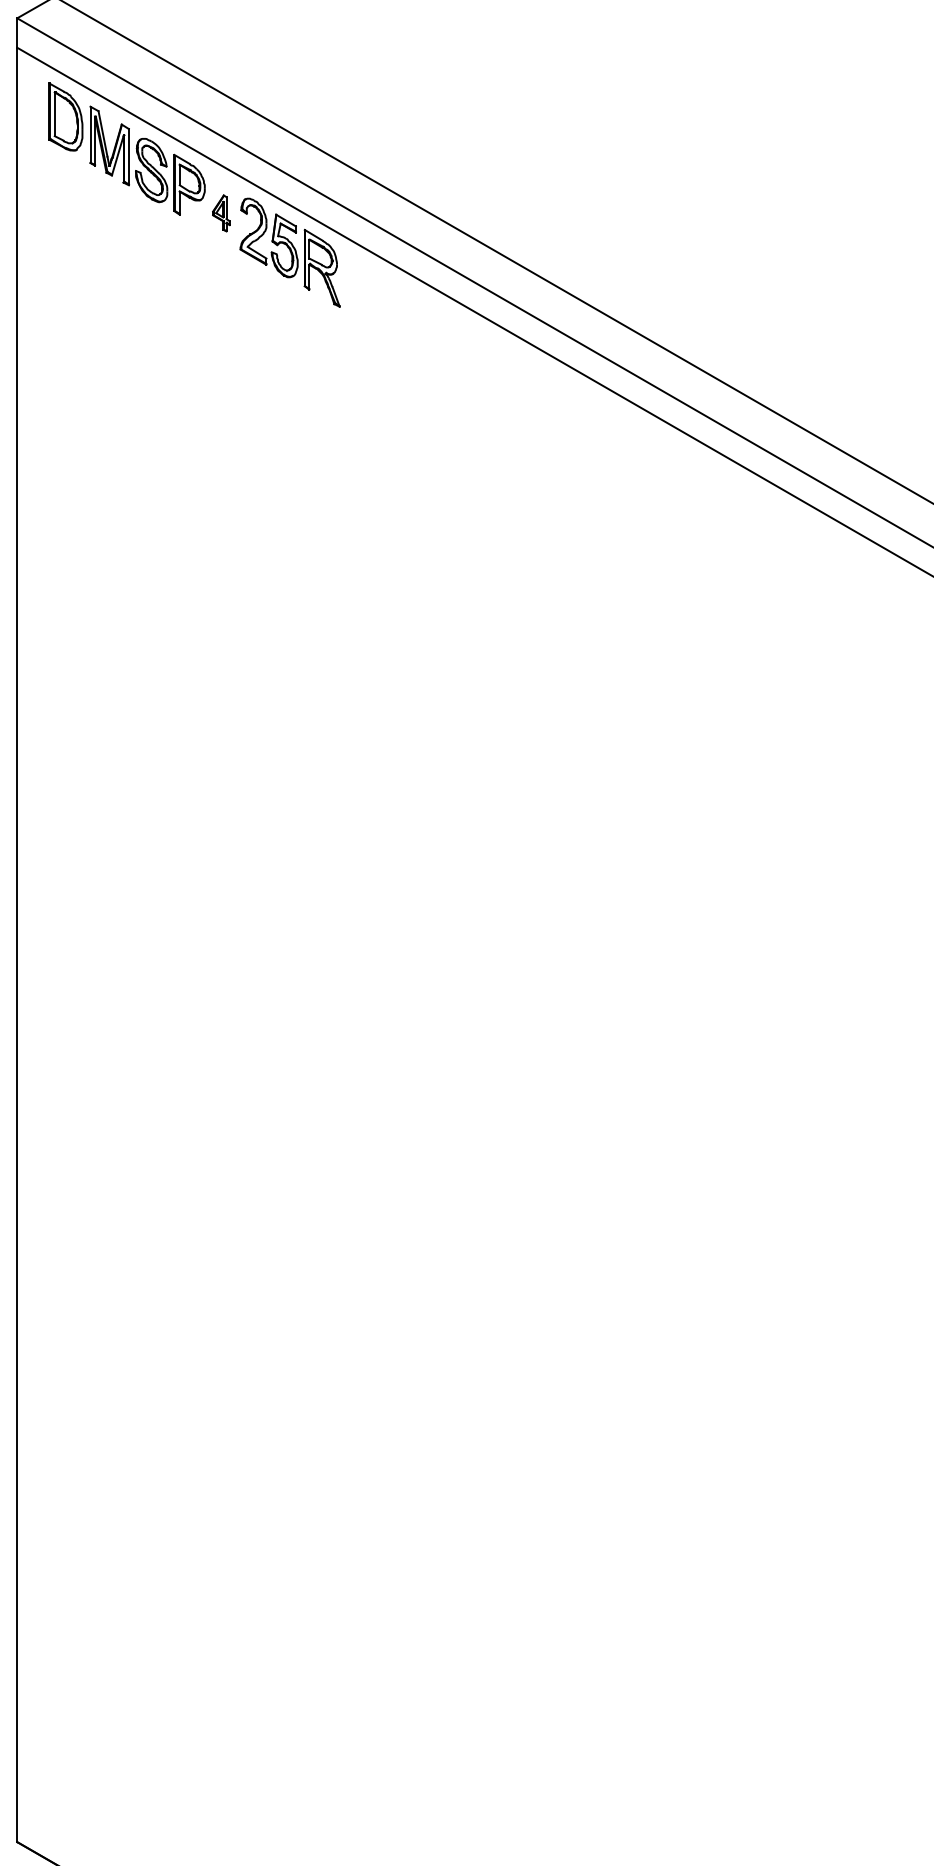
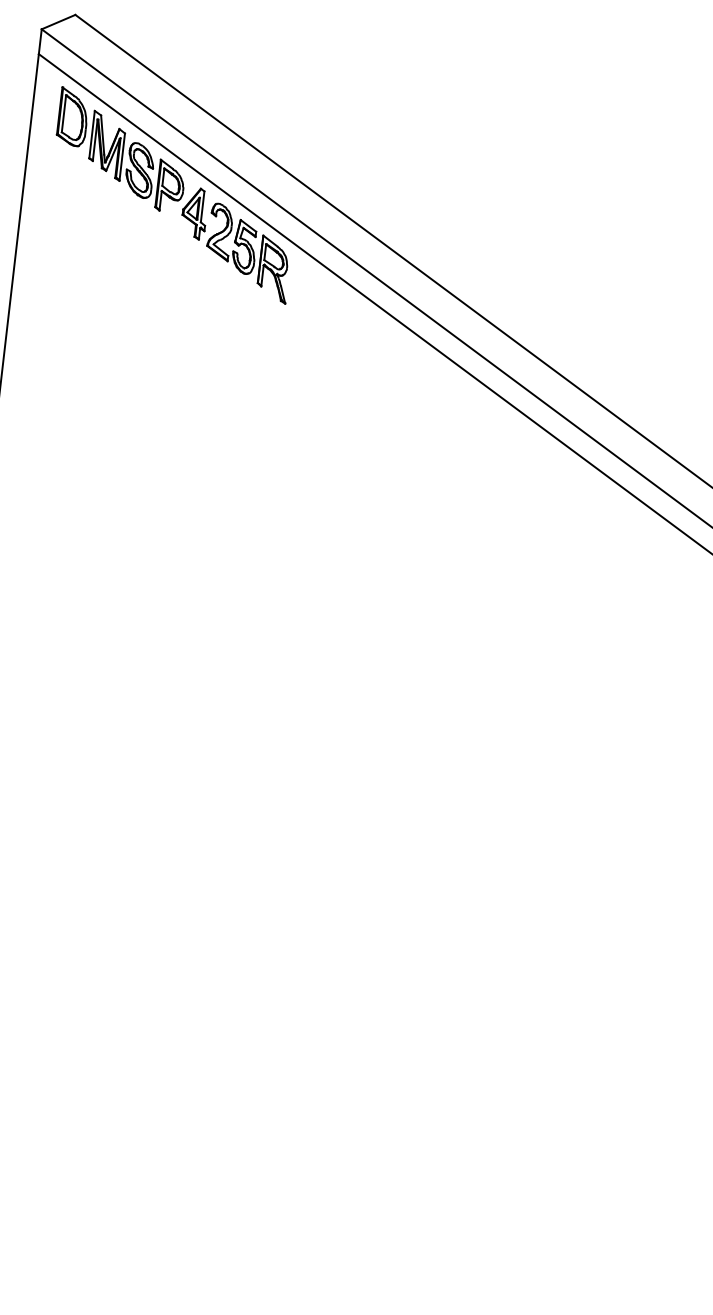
part: (221, 213) -> (194, 213), size x1.67

